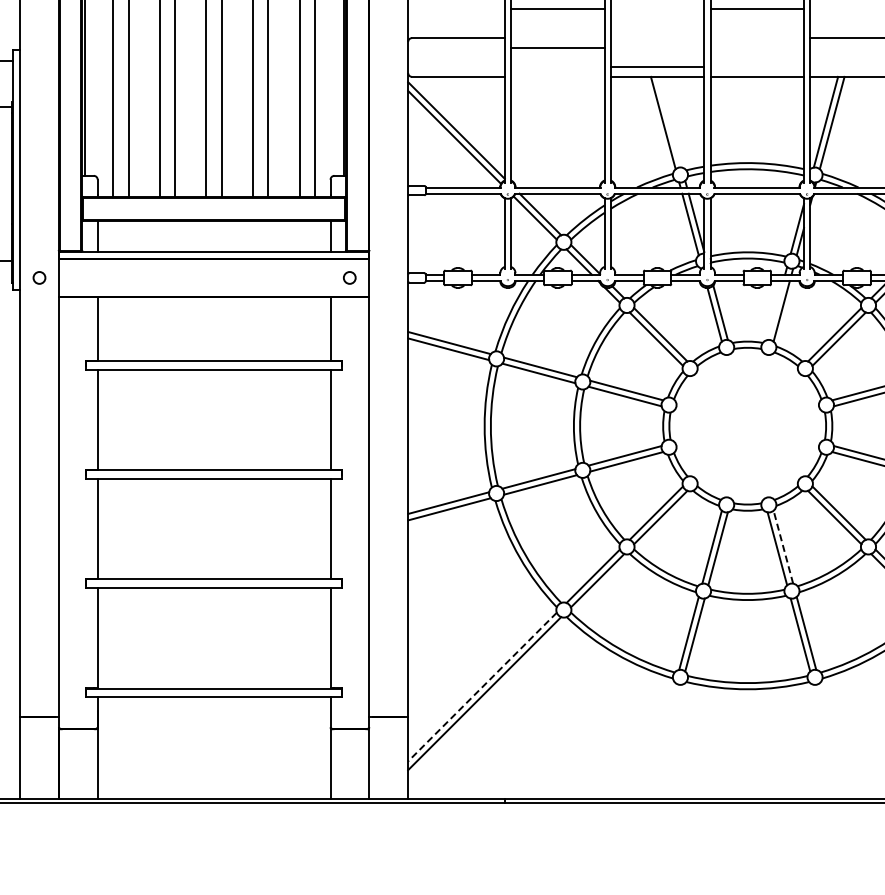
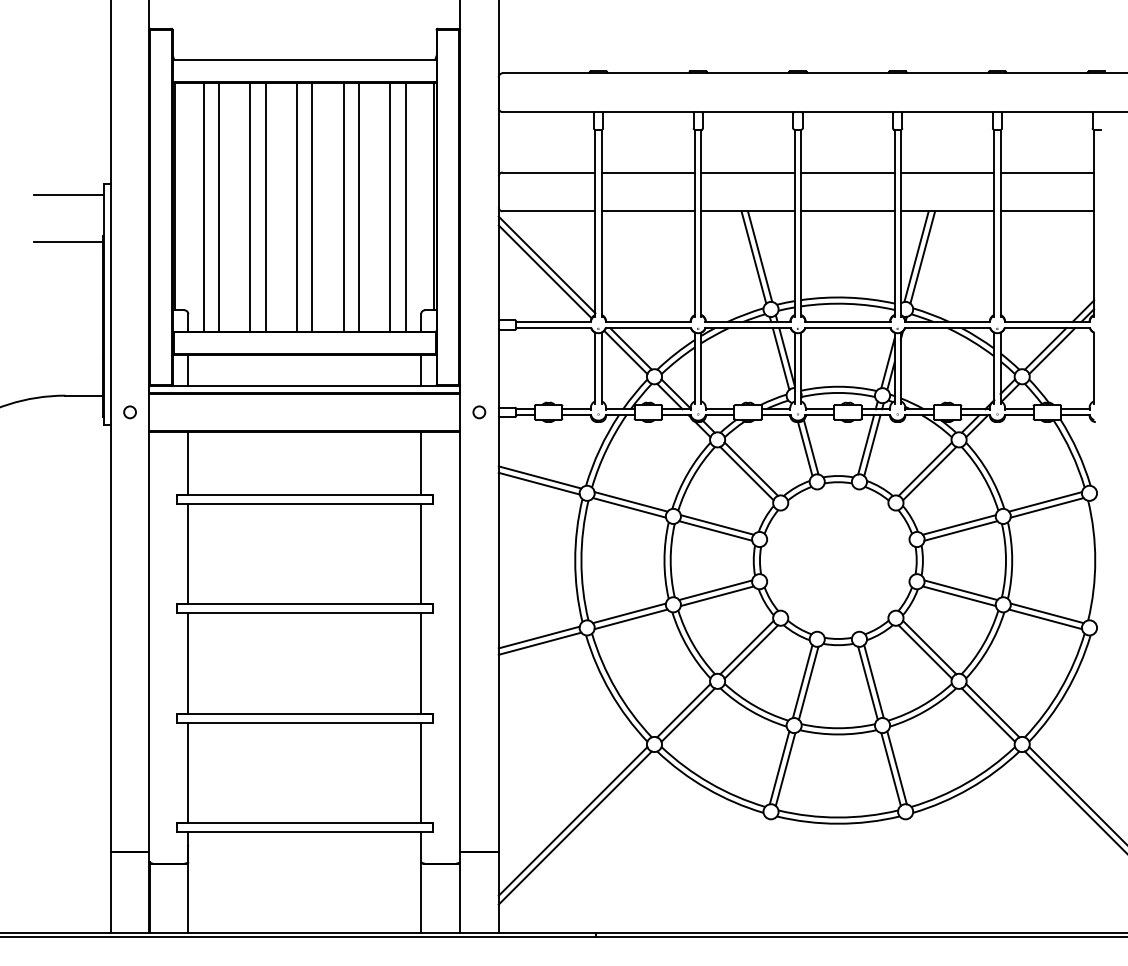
line: (557, 9) -> (648, 172), moved
line: (756, 9) -> (847, 172), moved
line: (557, 48) -> (648, 211), moved
line: (656, 67) -> (747, 172), moved
line: (668, 122) -> (759, 256), added
circle: (349, 278) -> (479, 412), moved
line: (775, 310) -> (866, 444), added
line: (782, 547) -> (873, 681), dashed -> solid
line: (481, 687) -> (572, 821), dashed -> solid

